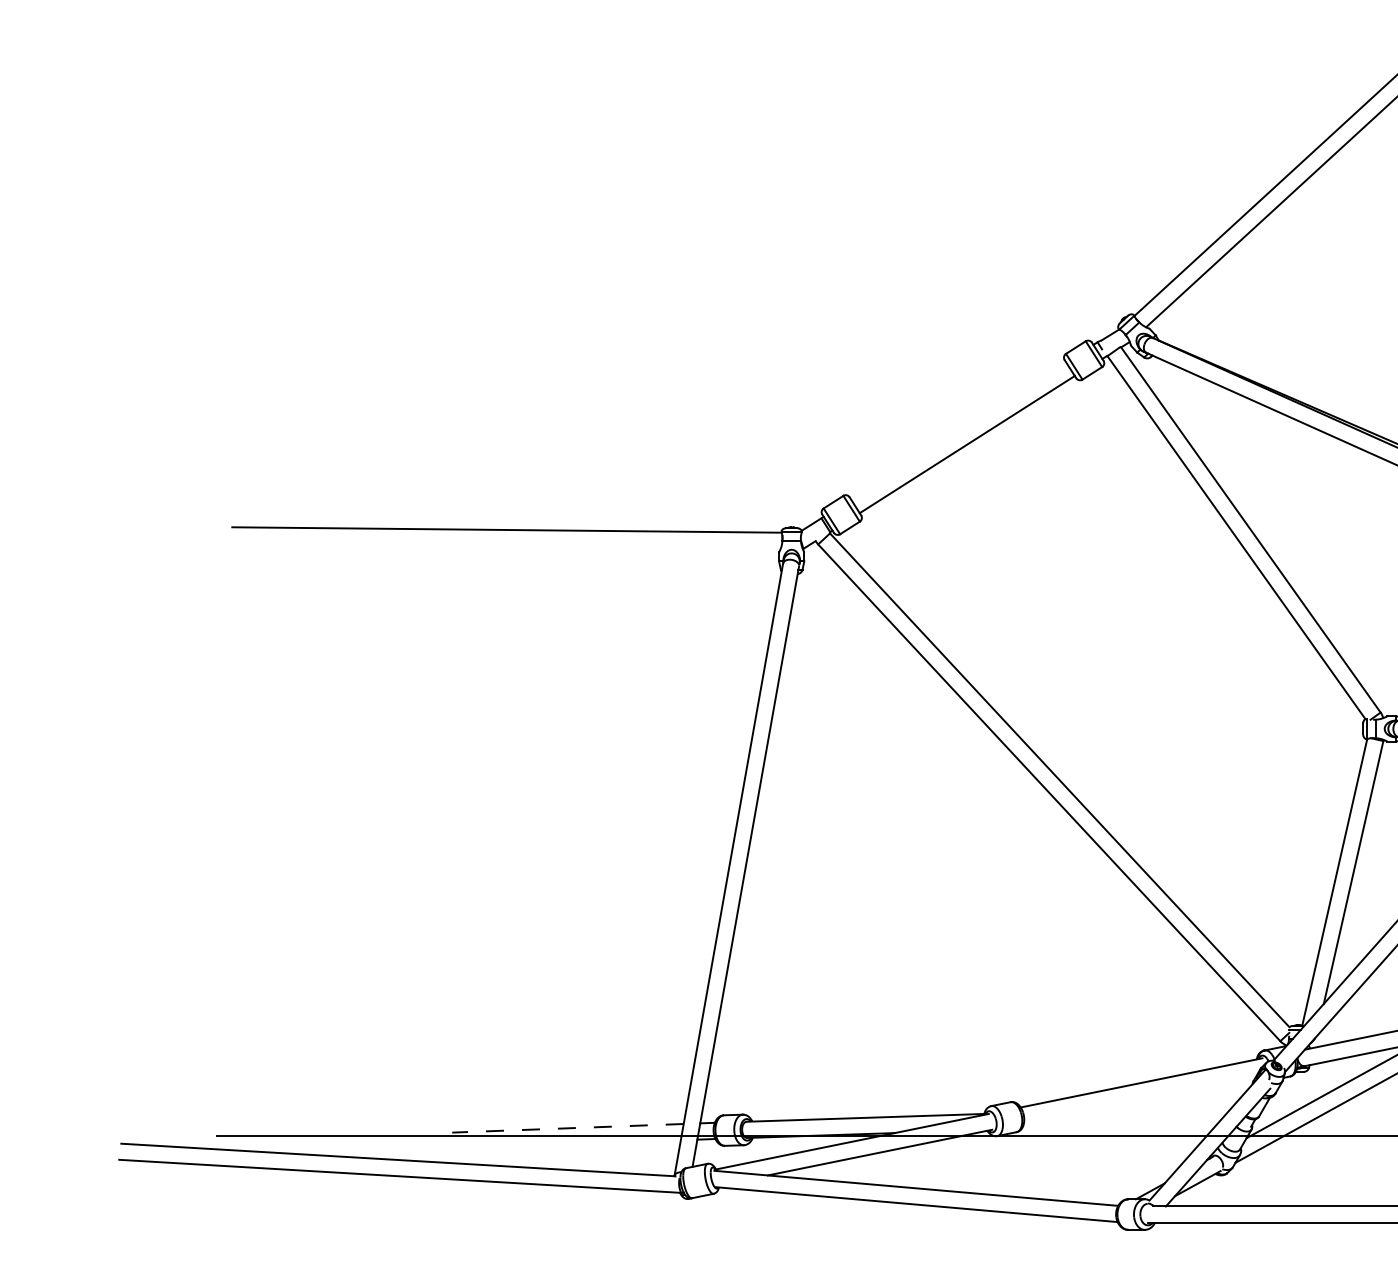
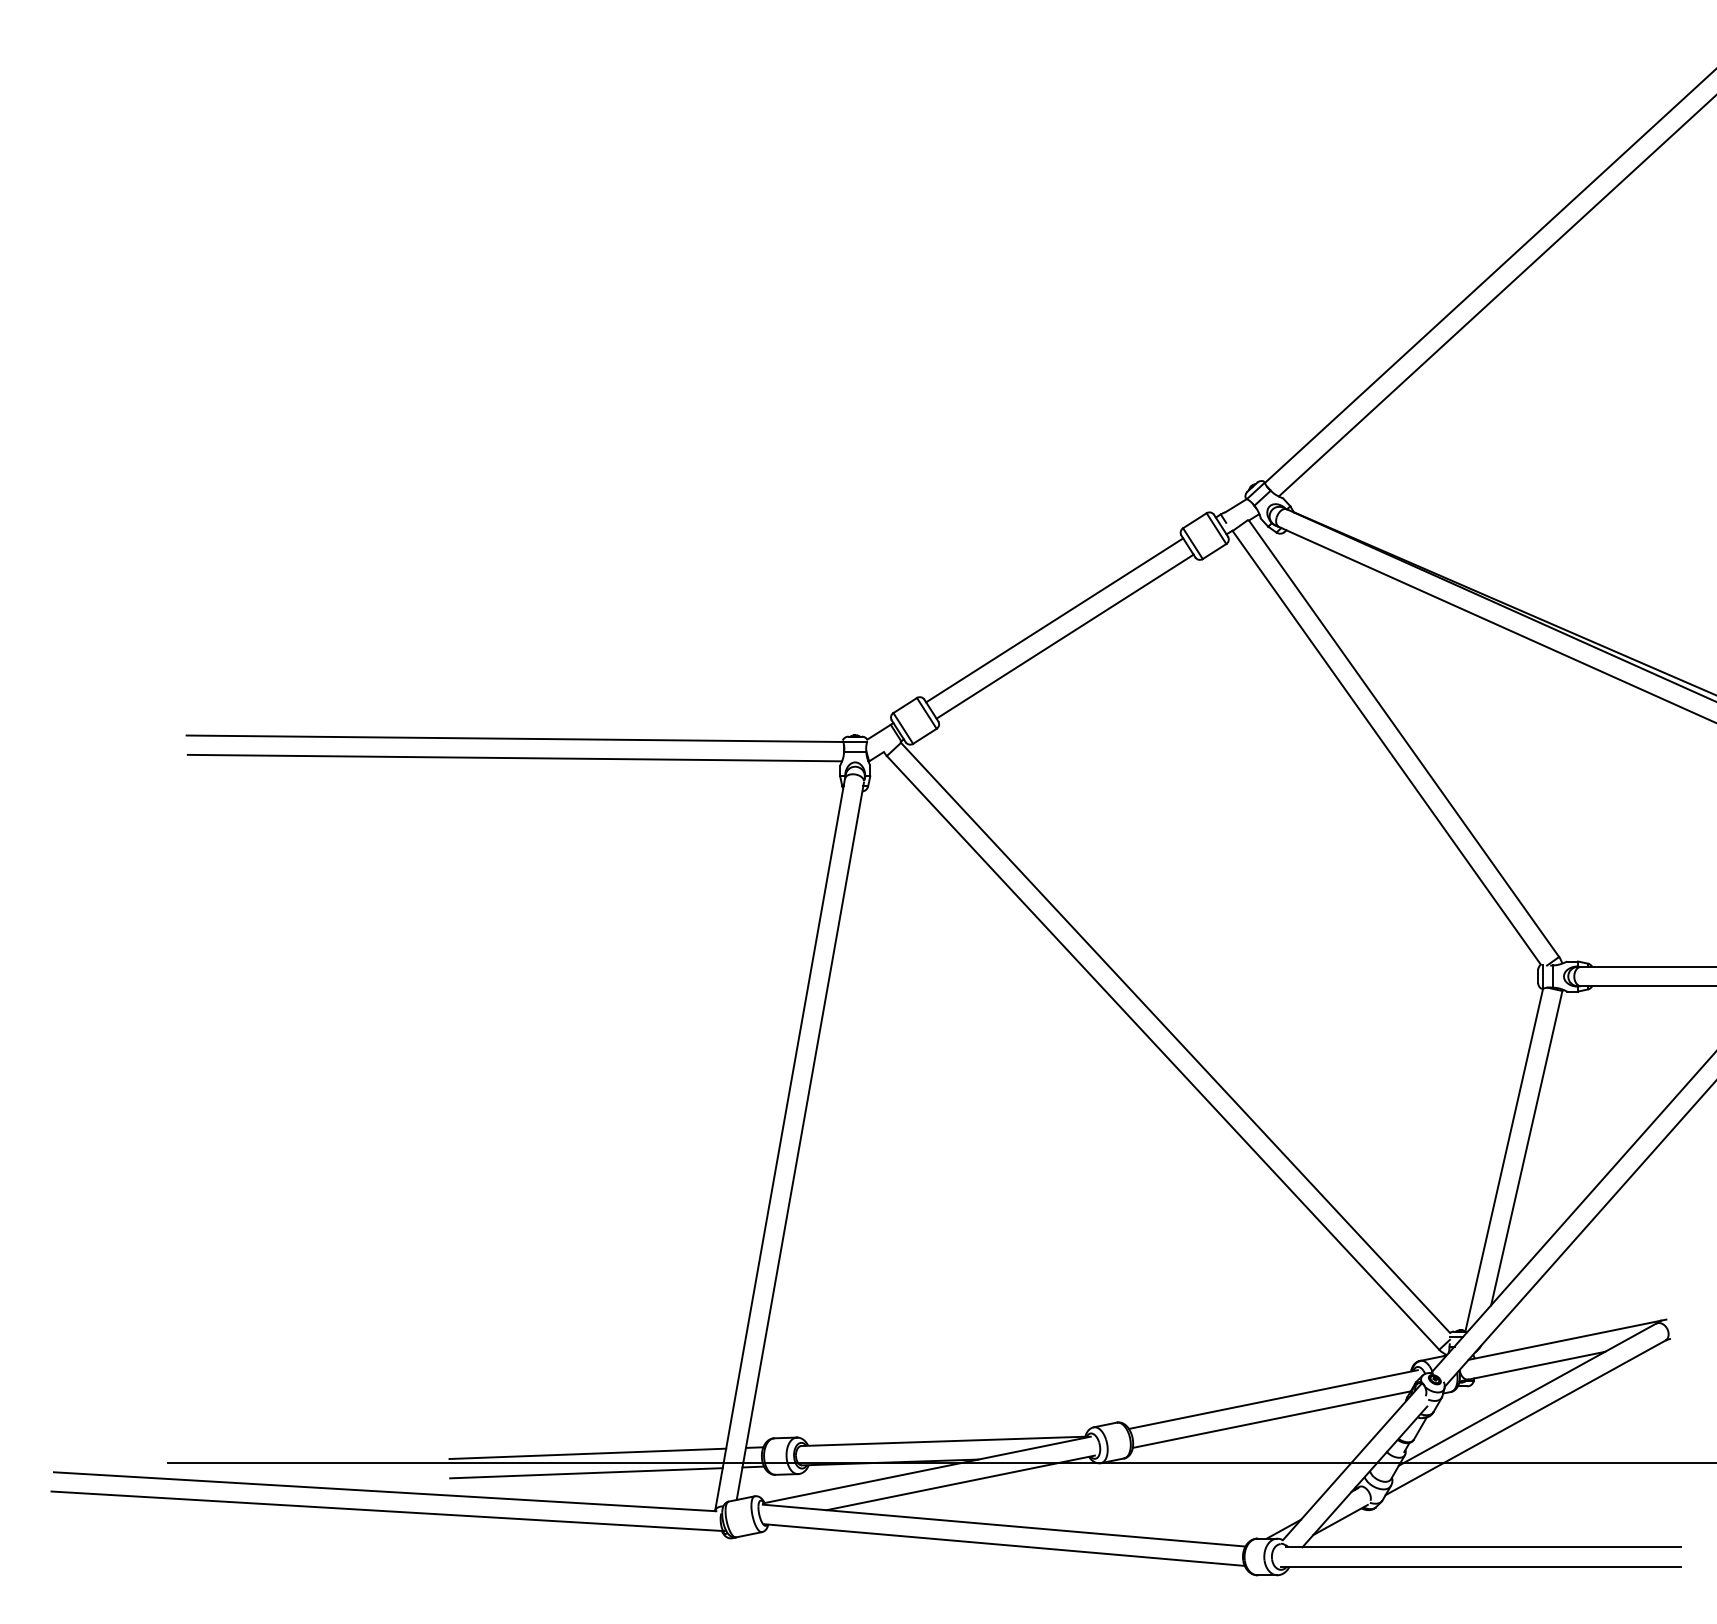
line: (958, 431) -> (1054, 620), added
line: (506, 545) -> (514, 757), added
line: (1139, 1099) -> (1271, 1419), added
line: (567, 1128) -> (587, 1453), dashed -> solid
line: (566, 1144) -> (586, 1473), added

